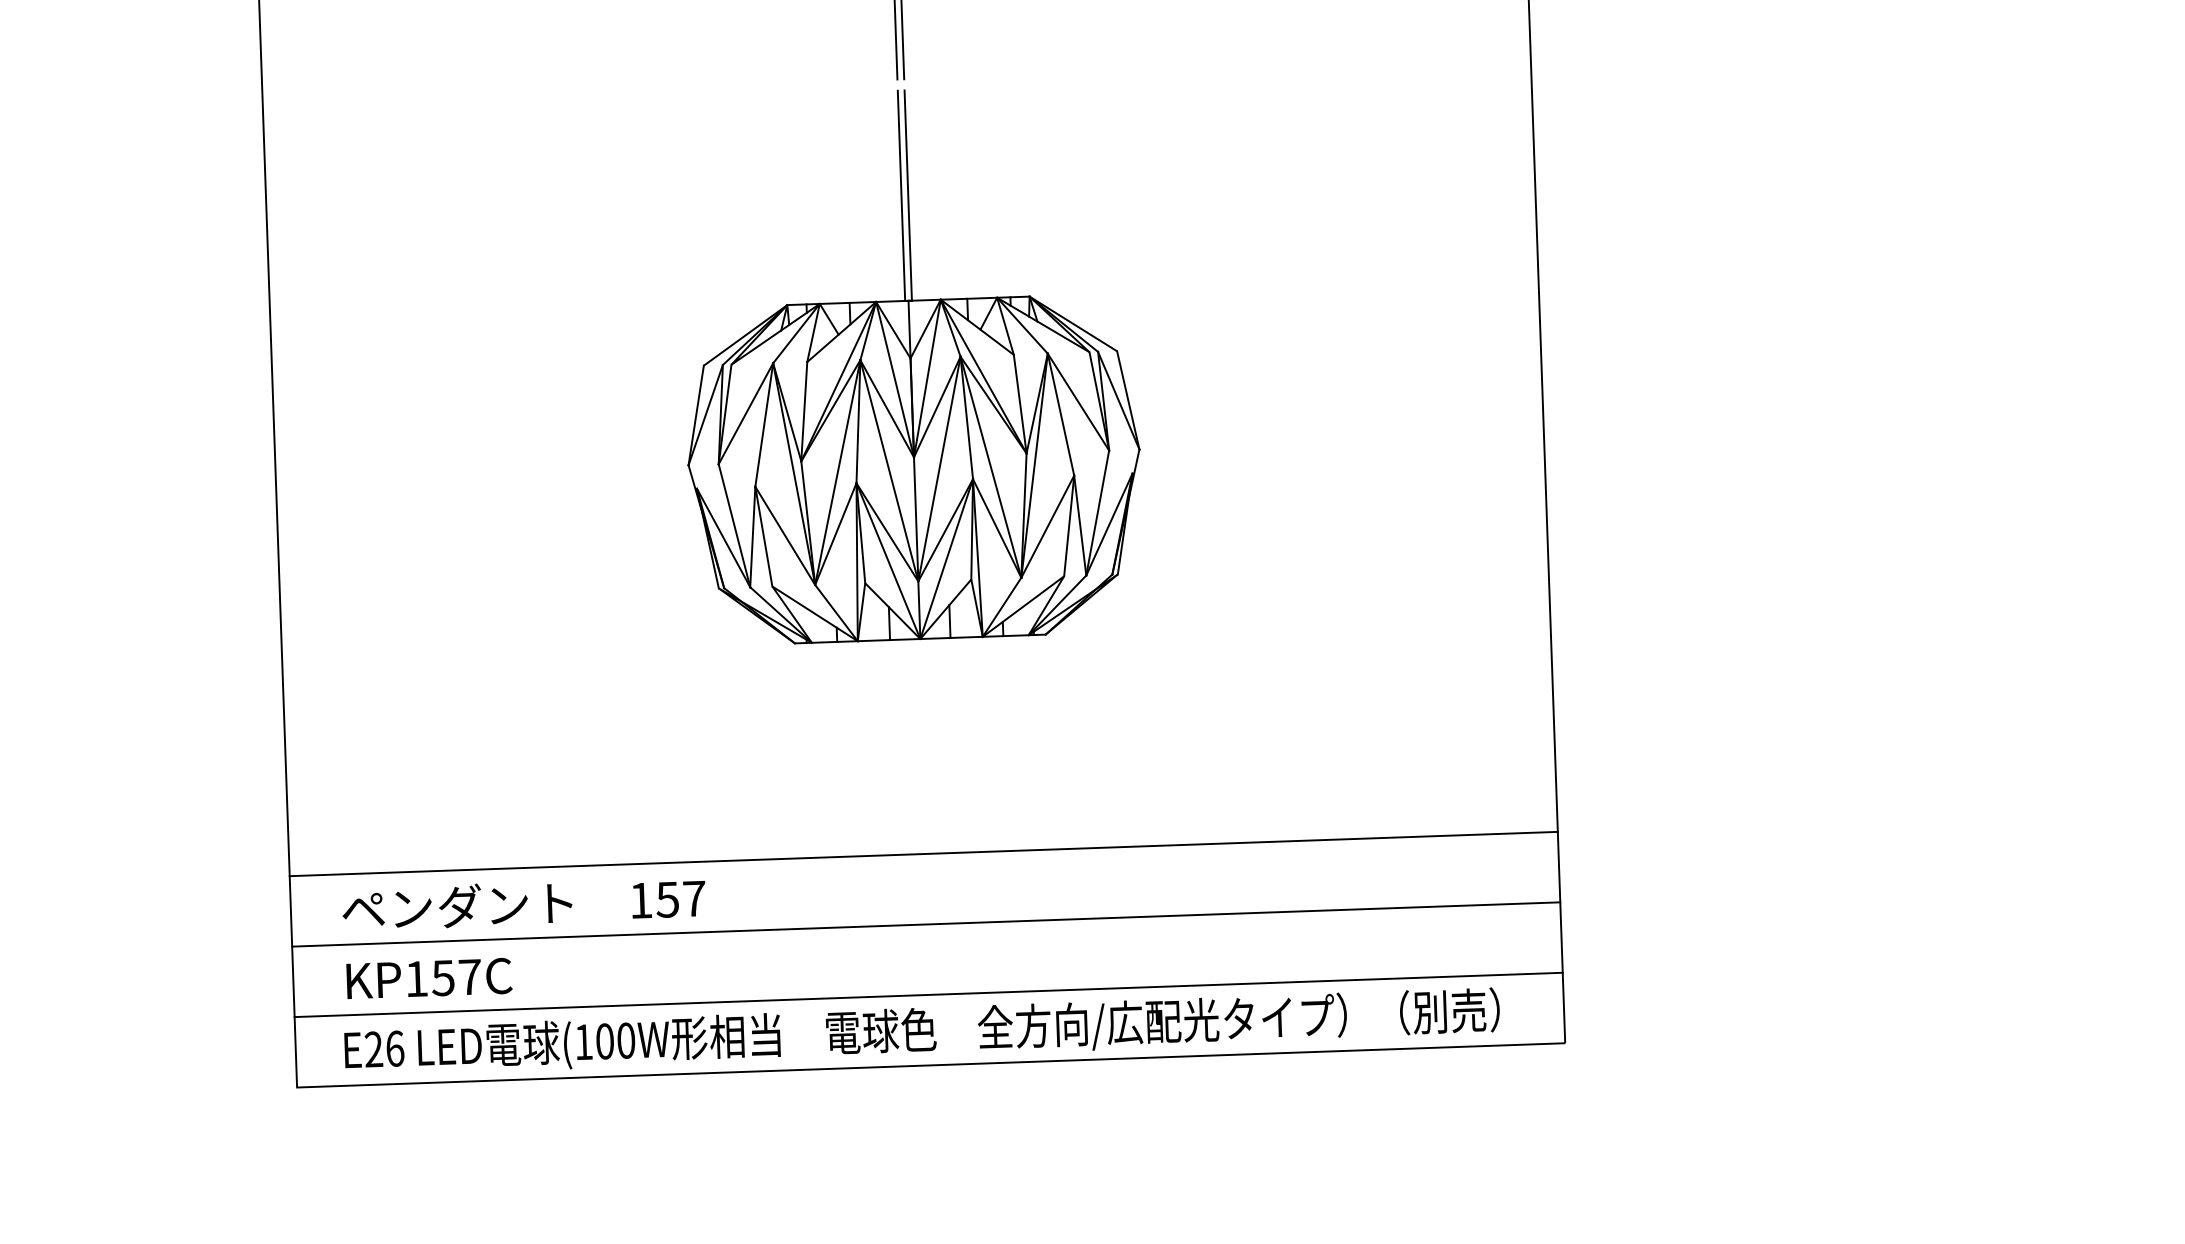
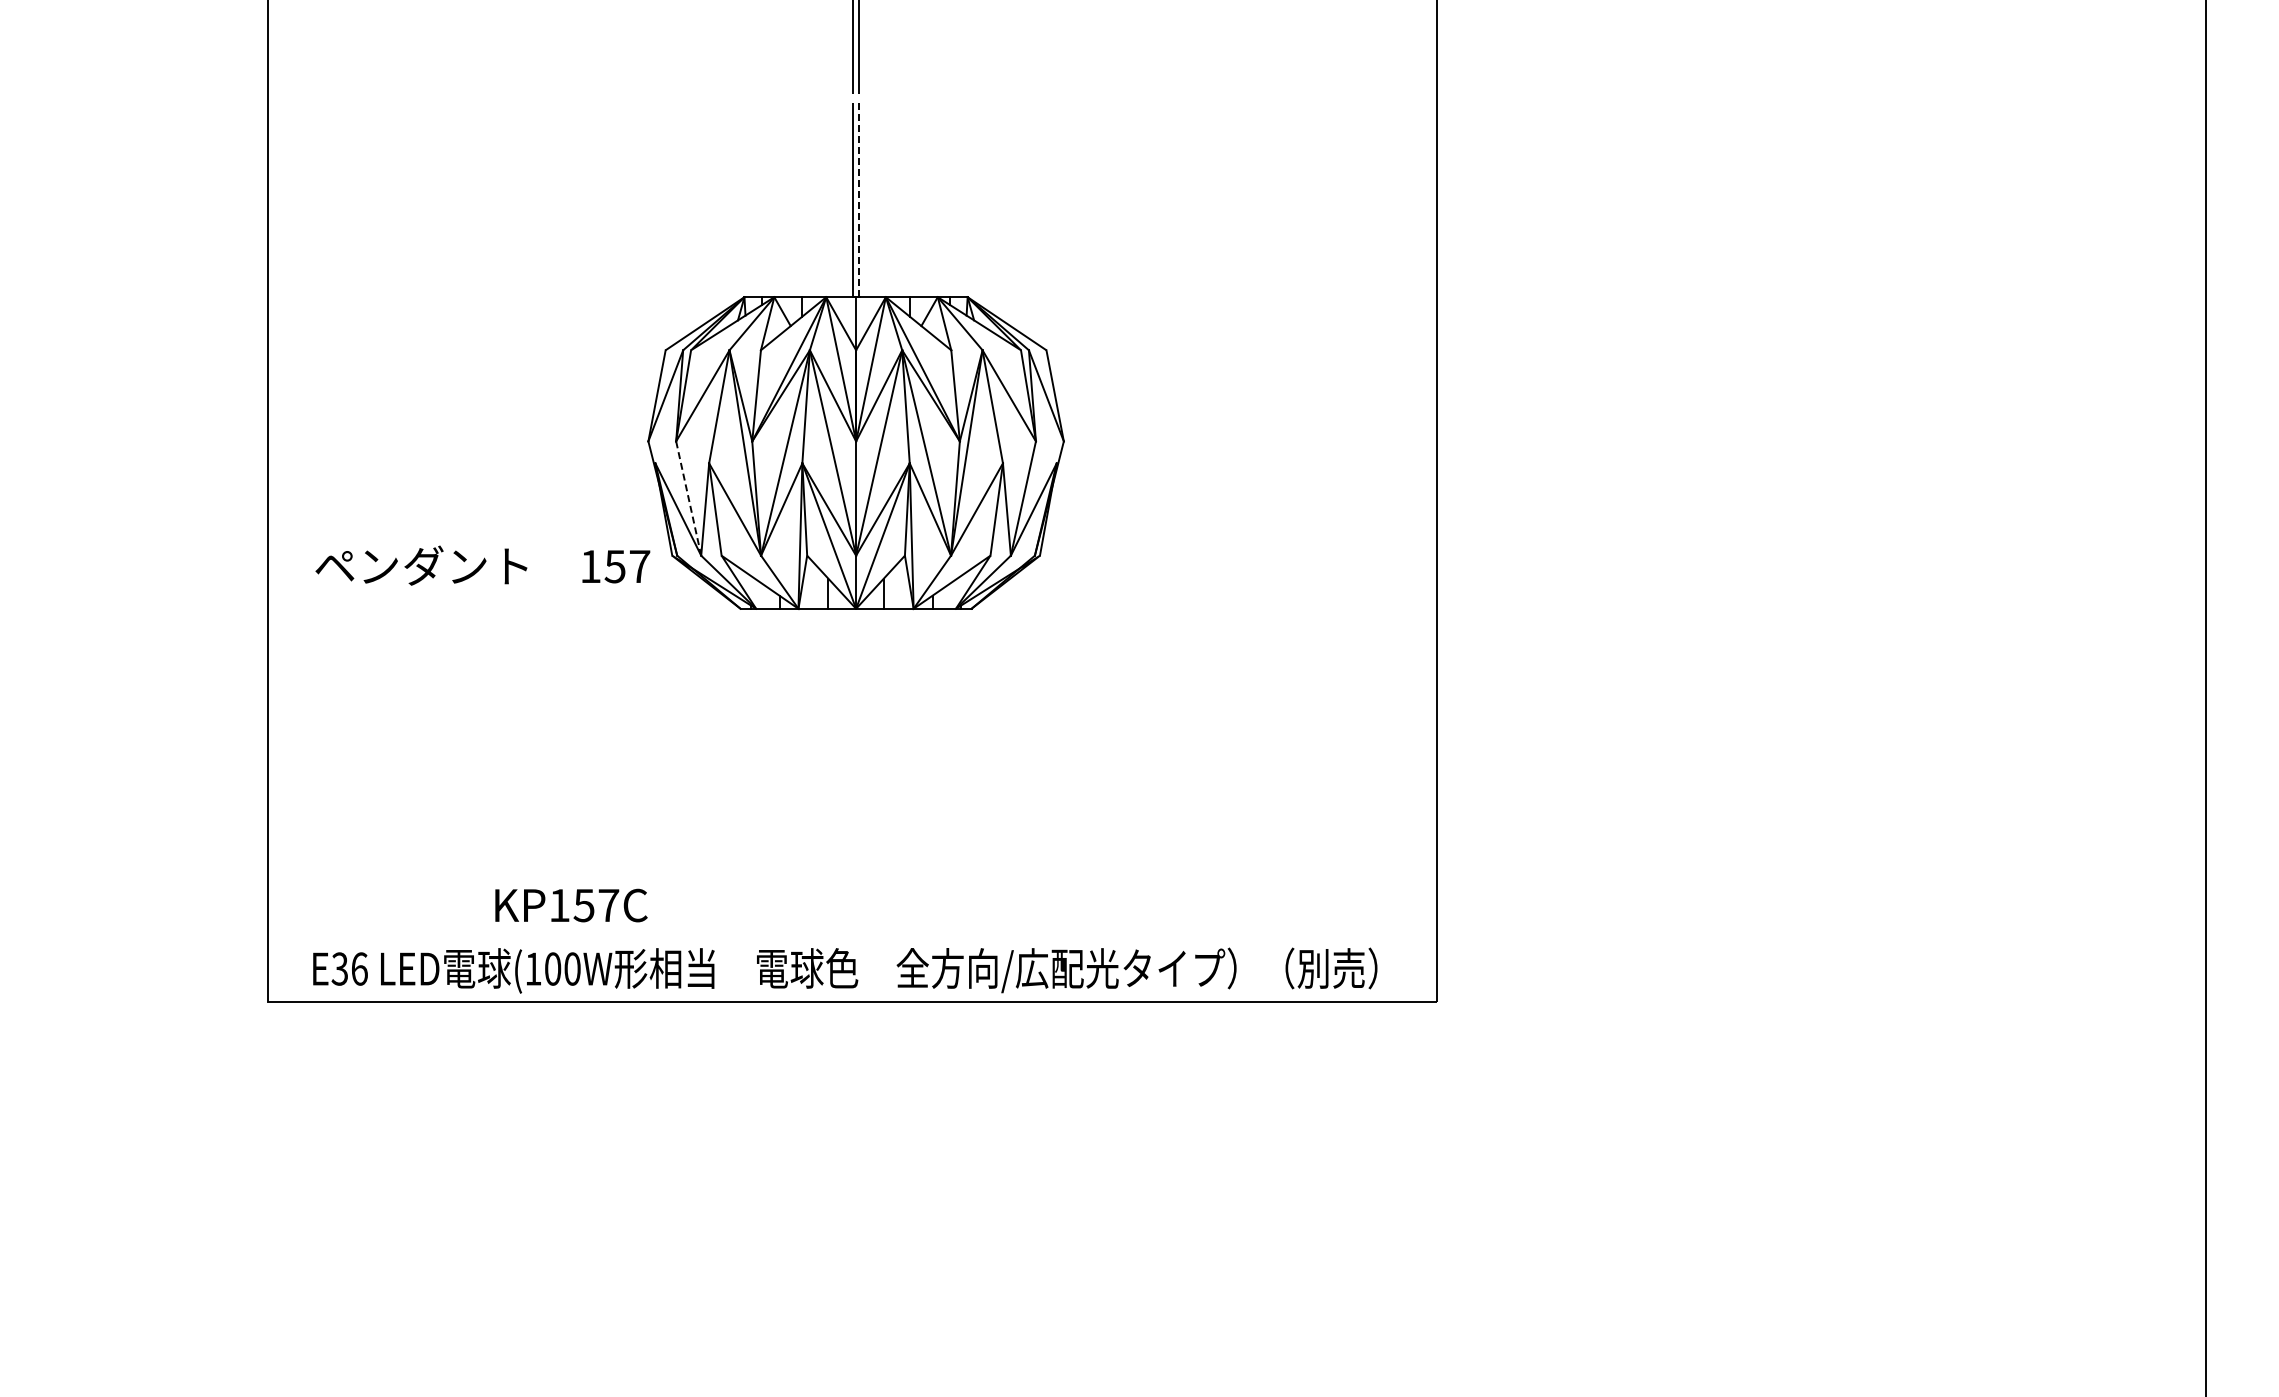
line: (908, 194) -> (859, 199), solid -> dashed
line: (734, 526) -> (688, 499), solid -> dashed
line: (923, 853) -> (852, 806), removed
text: (523, 903) -> (482, 565), moved
line: (926, 924) -> (852, 871), removed
text: (429, 978) -> (571, 905), moved
line: (928, 994) -> (852, 936), removed
text: (373, 1050) -> (339, 969), E26 -> E36

